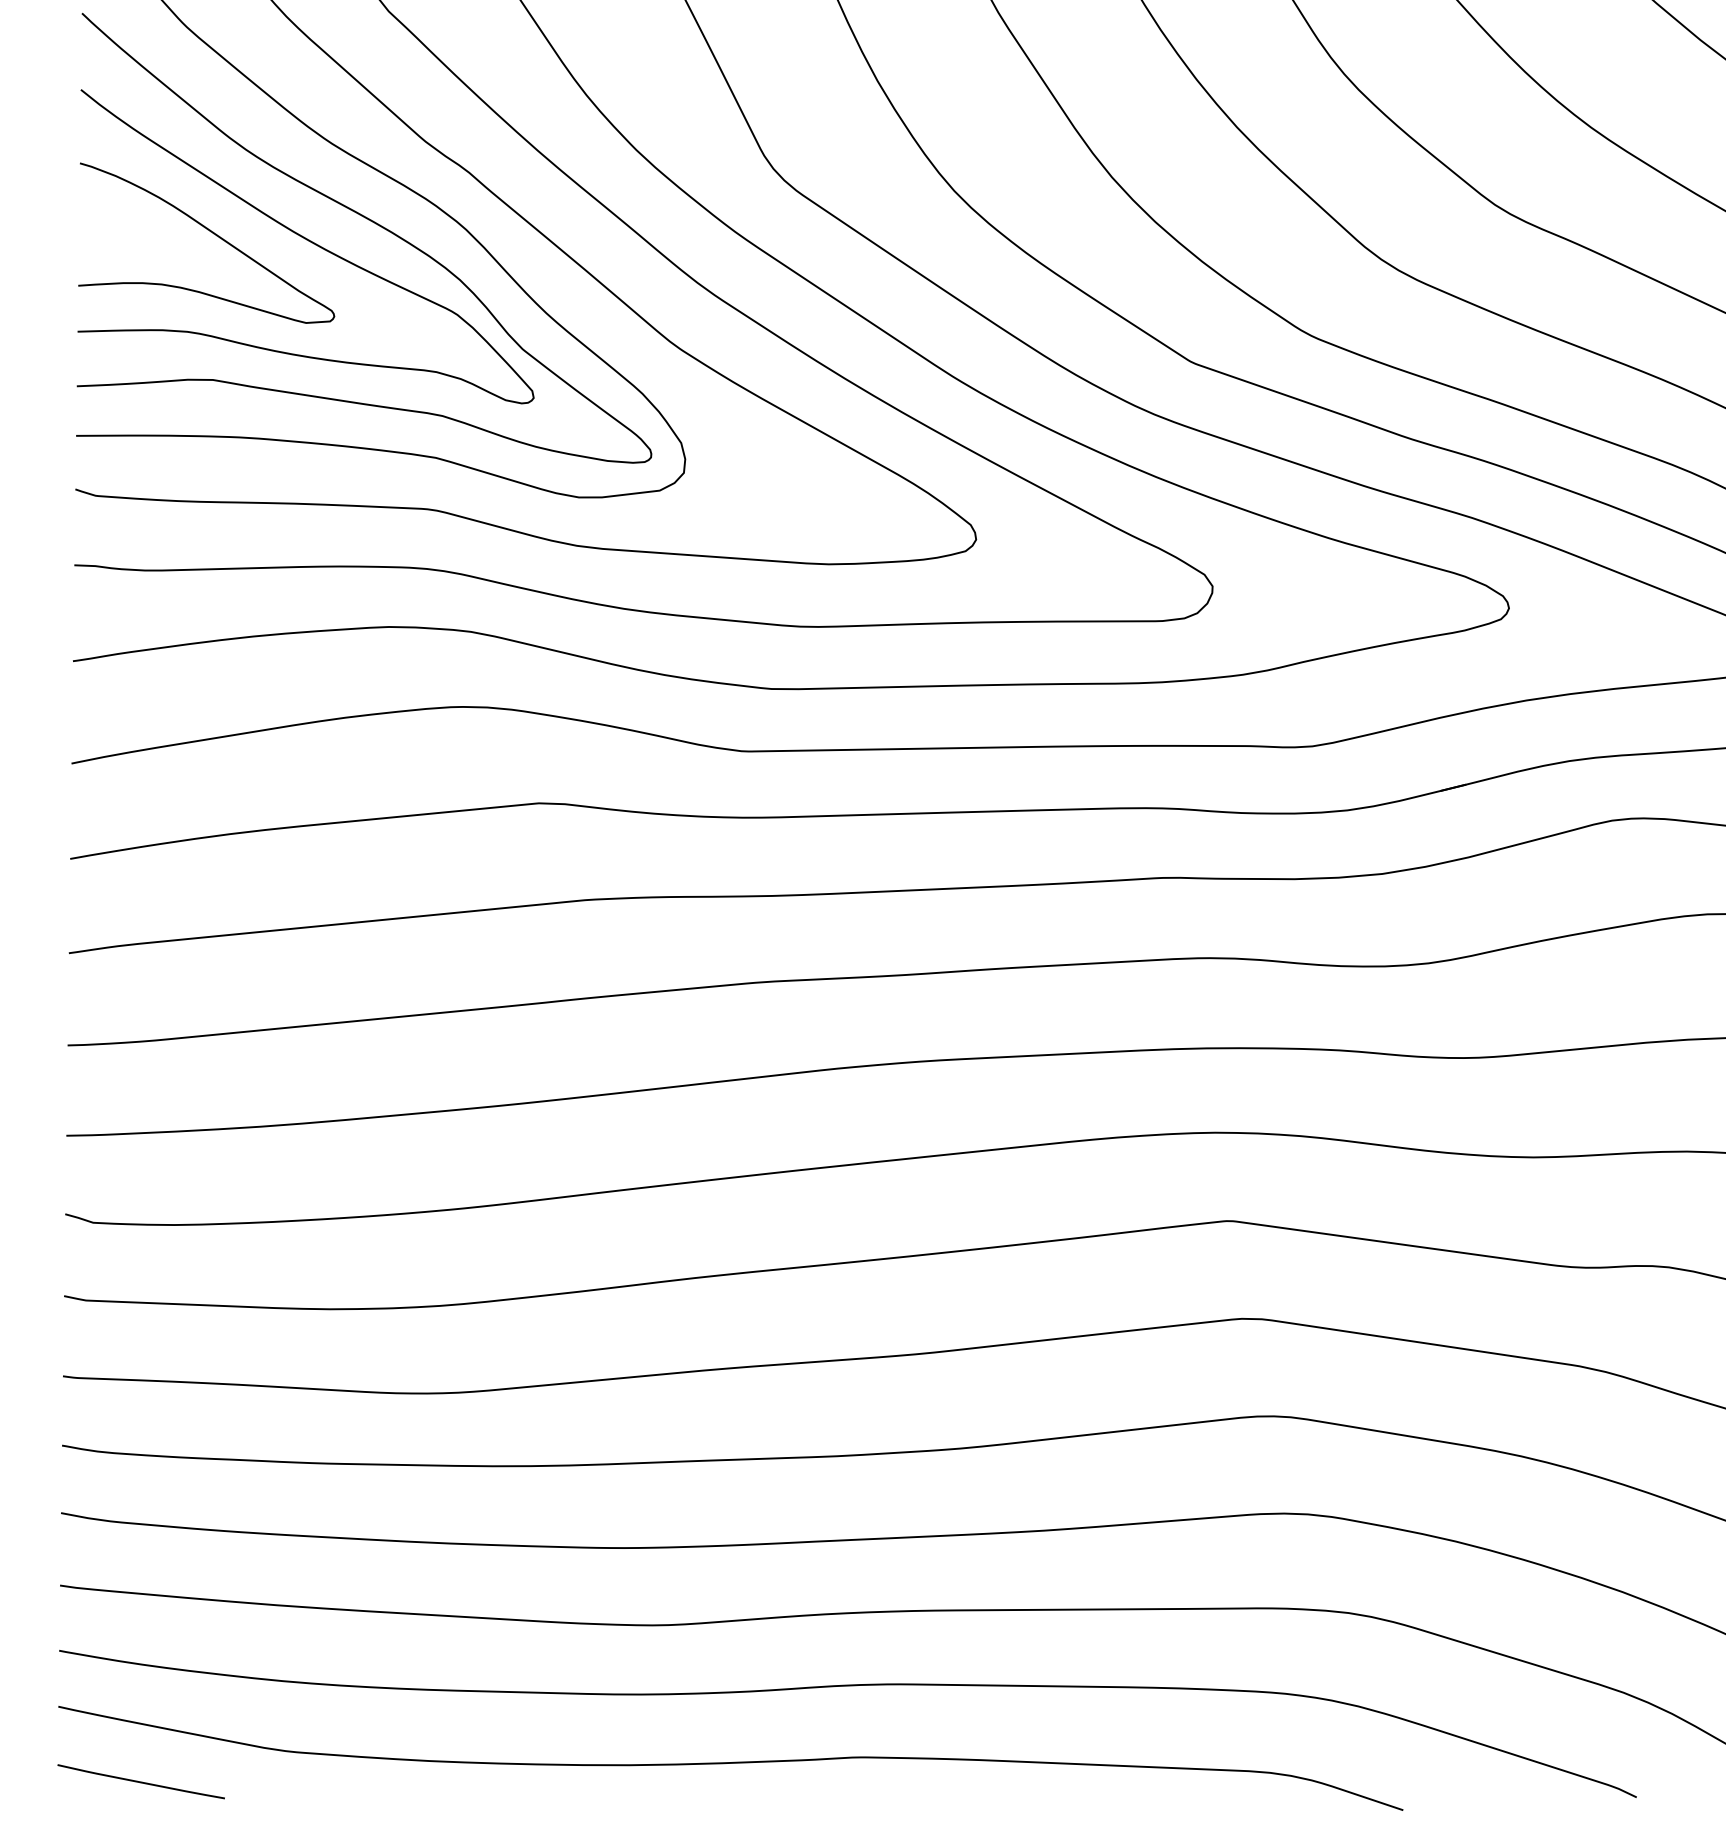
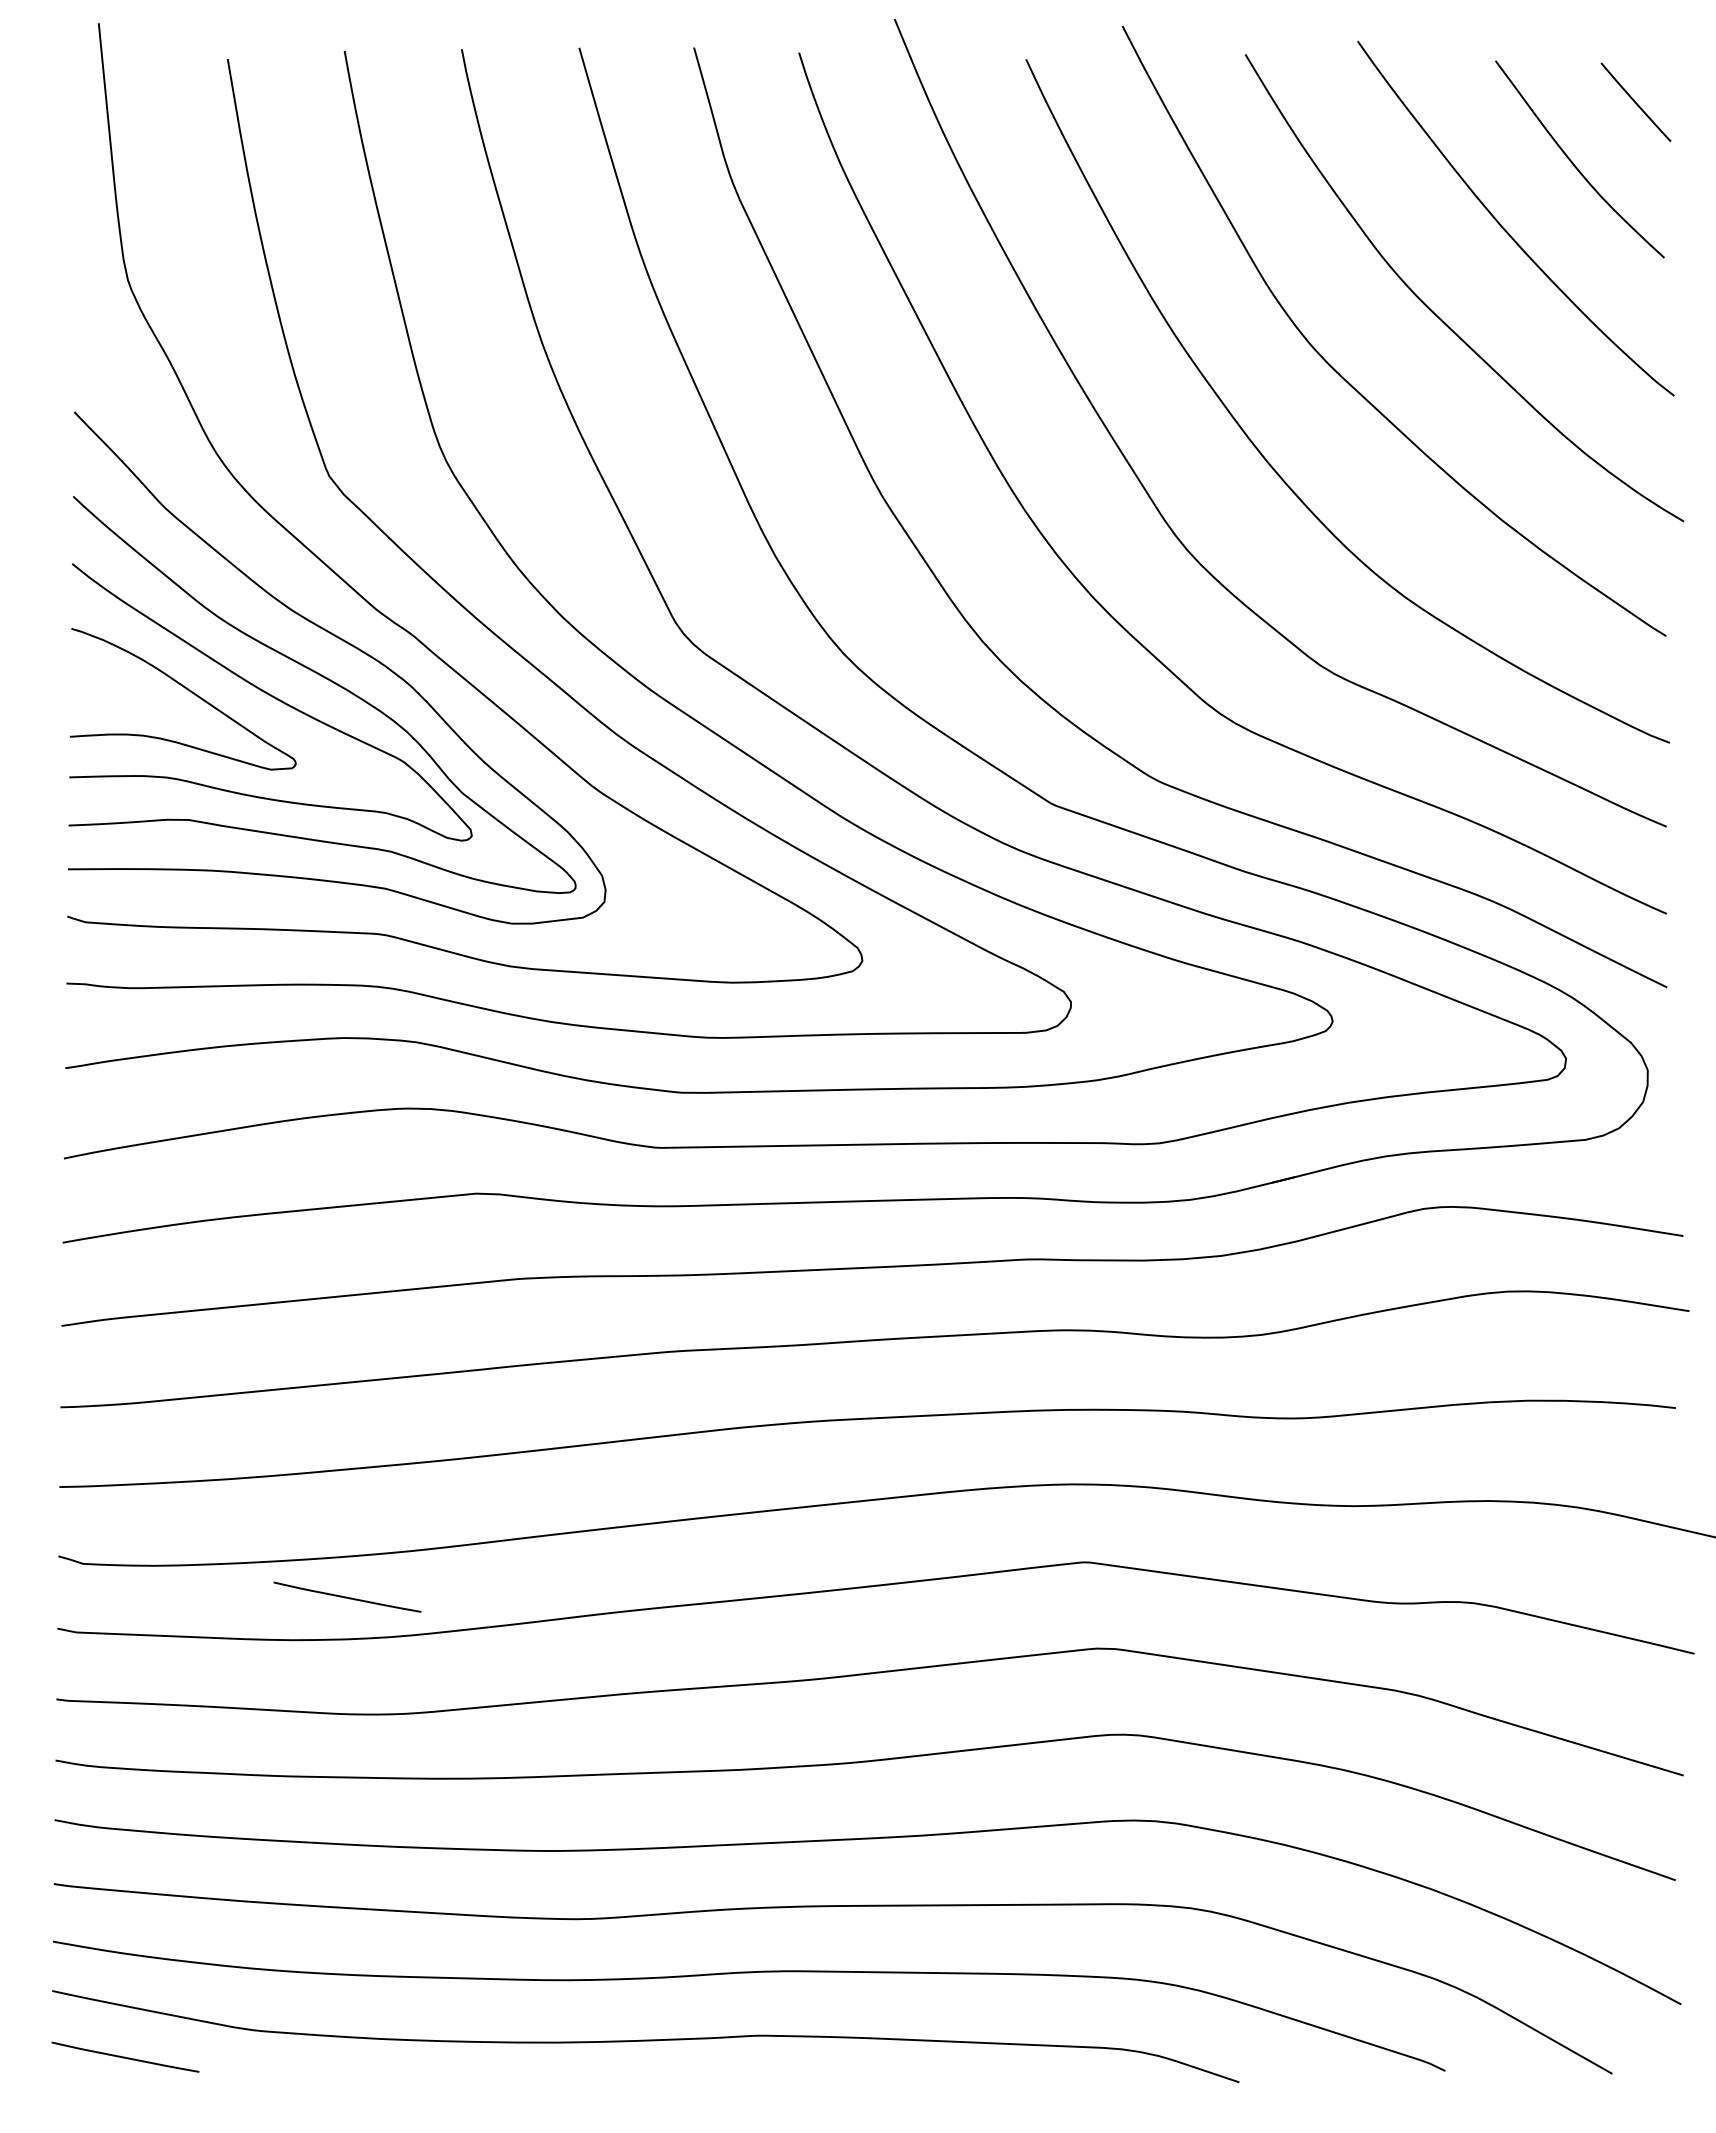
line: (391, 1259) -> (346, 1596), added

